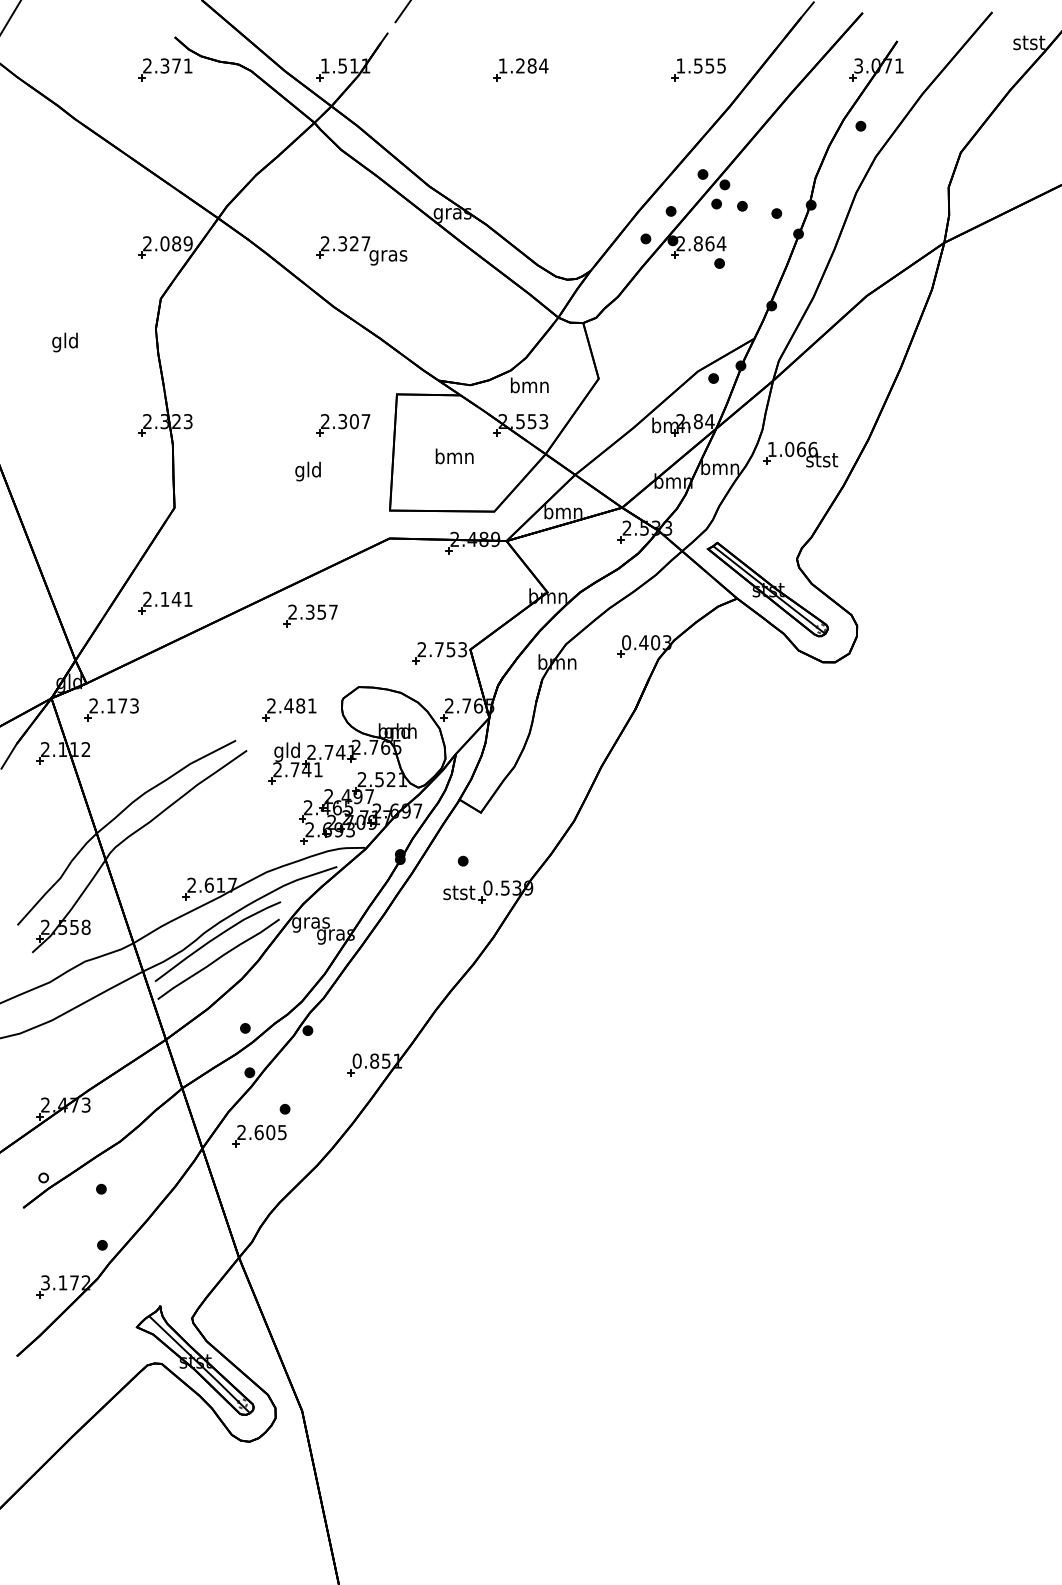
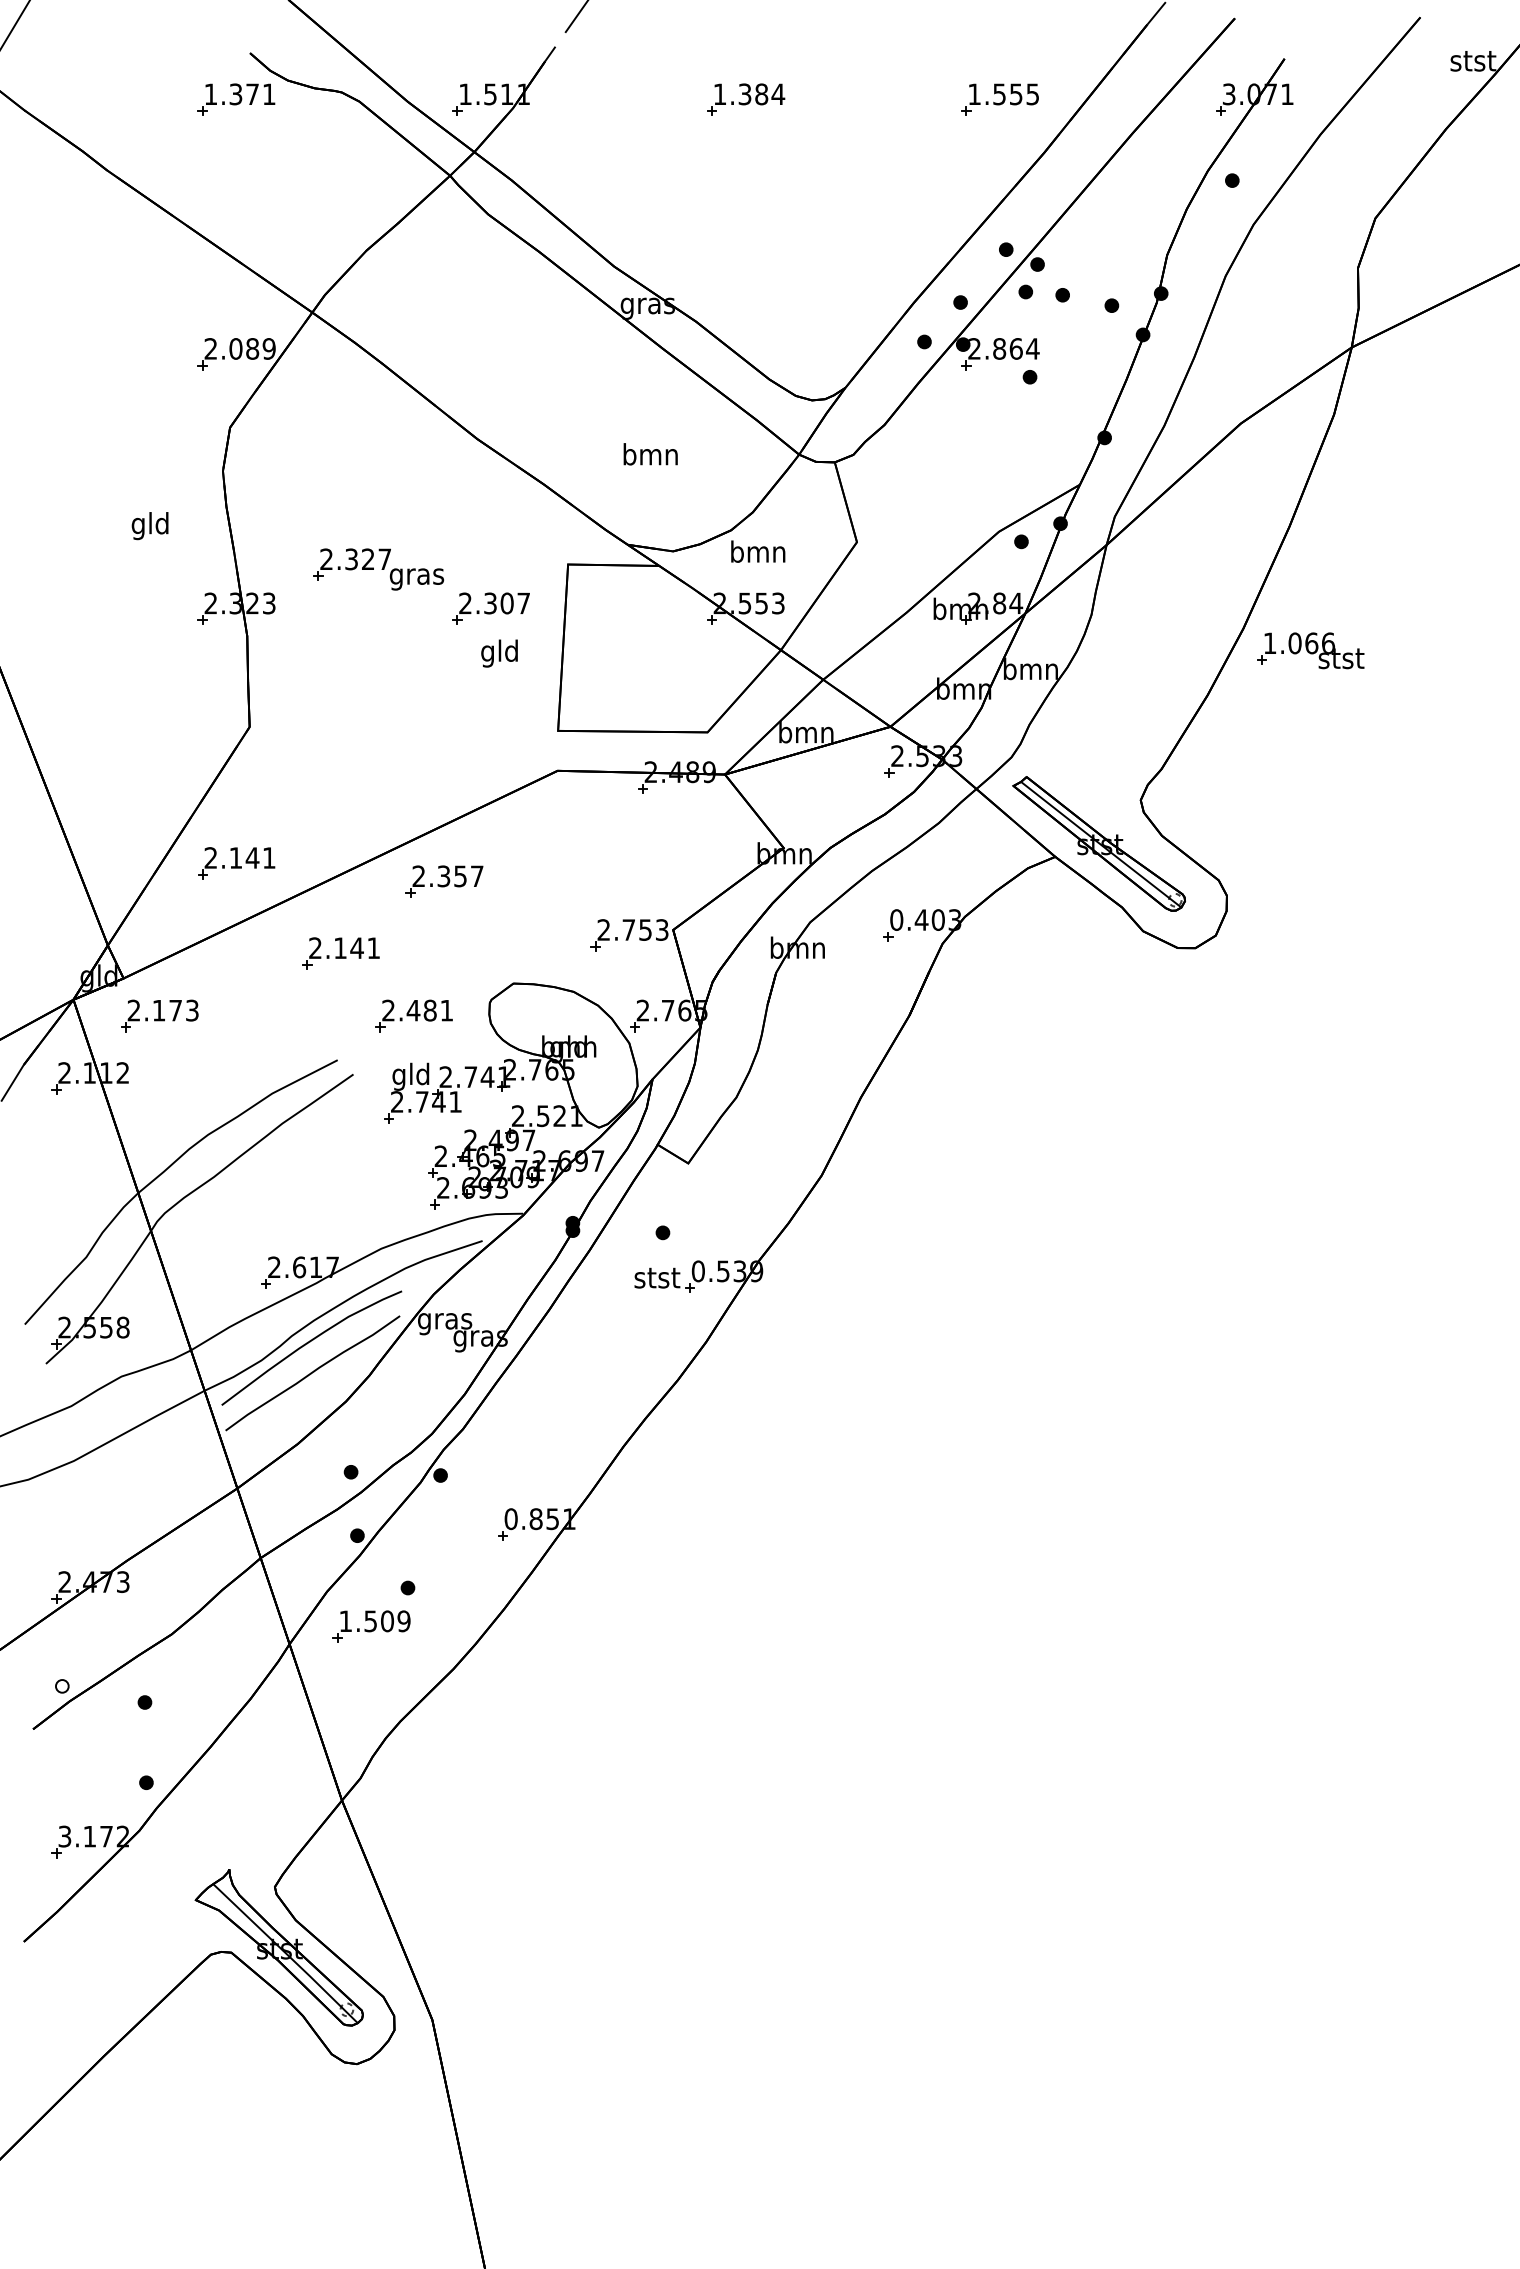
text: (147, 65) -> (210, 93), 2.371 -> 1.371
text: (520, 65) -> (744, 93), 1.284 -> 1.384
part: (361, 250) -> (378, 568), moved
text: (64, 342) -> (149, 526), moved
part: (800, 454) -> (1310, 650), moved
text: (454, 456) -> (650, 454), moved
text: (307, 471) -> (498, 653), moved
part: (238, 665) -> (341, 952), added
text: (261, 1132) -> (374, 1621), 2.605 -> 1.509

